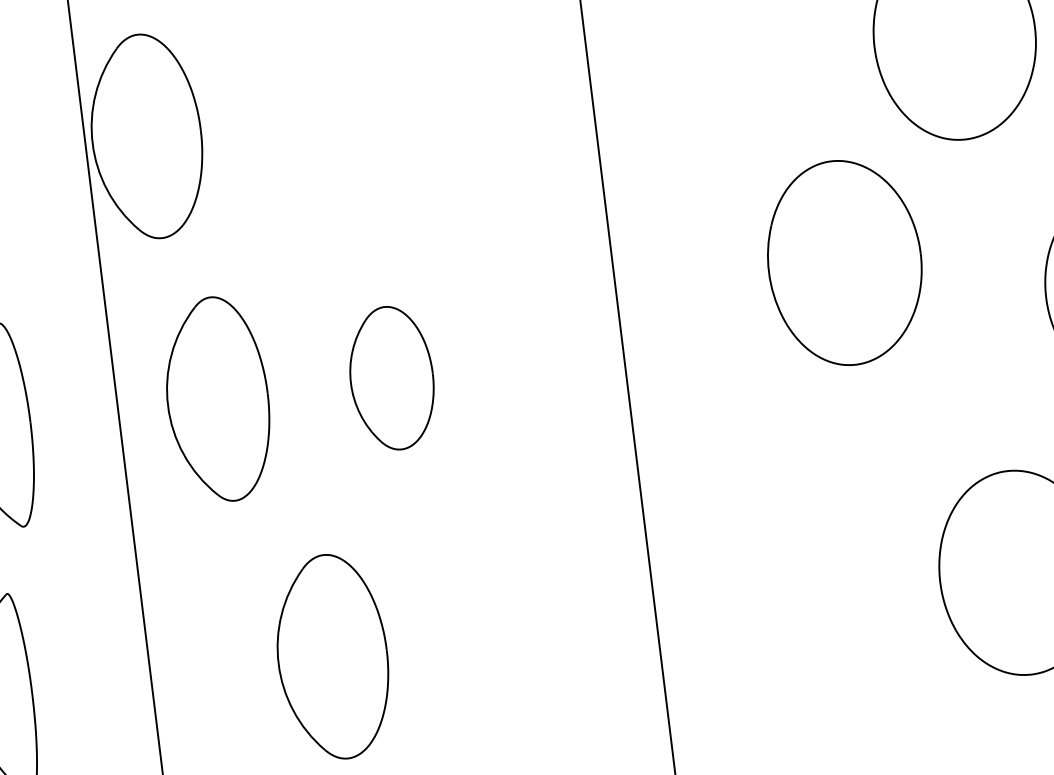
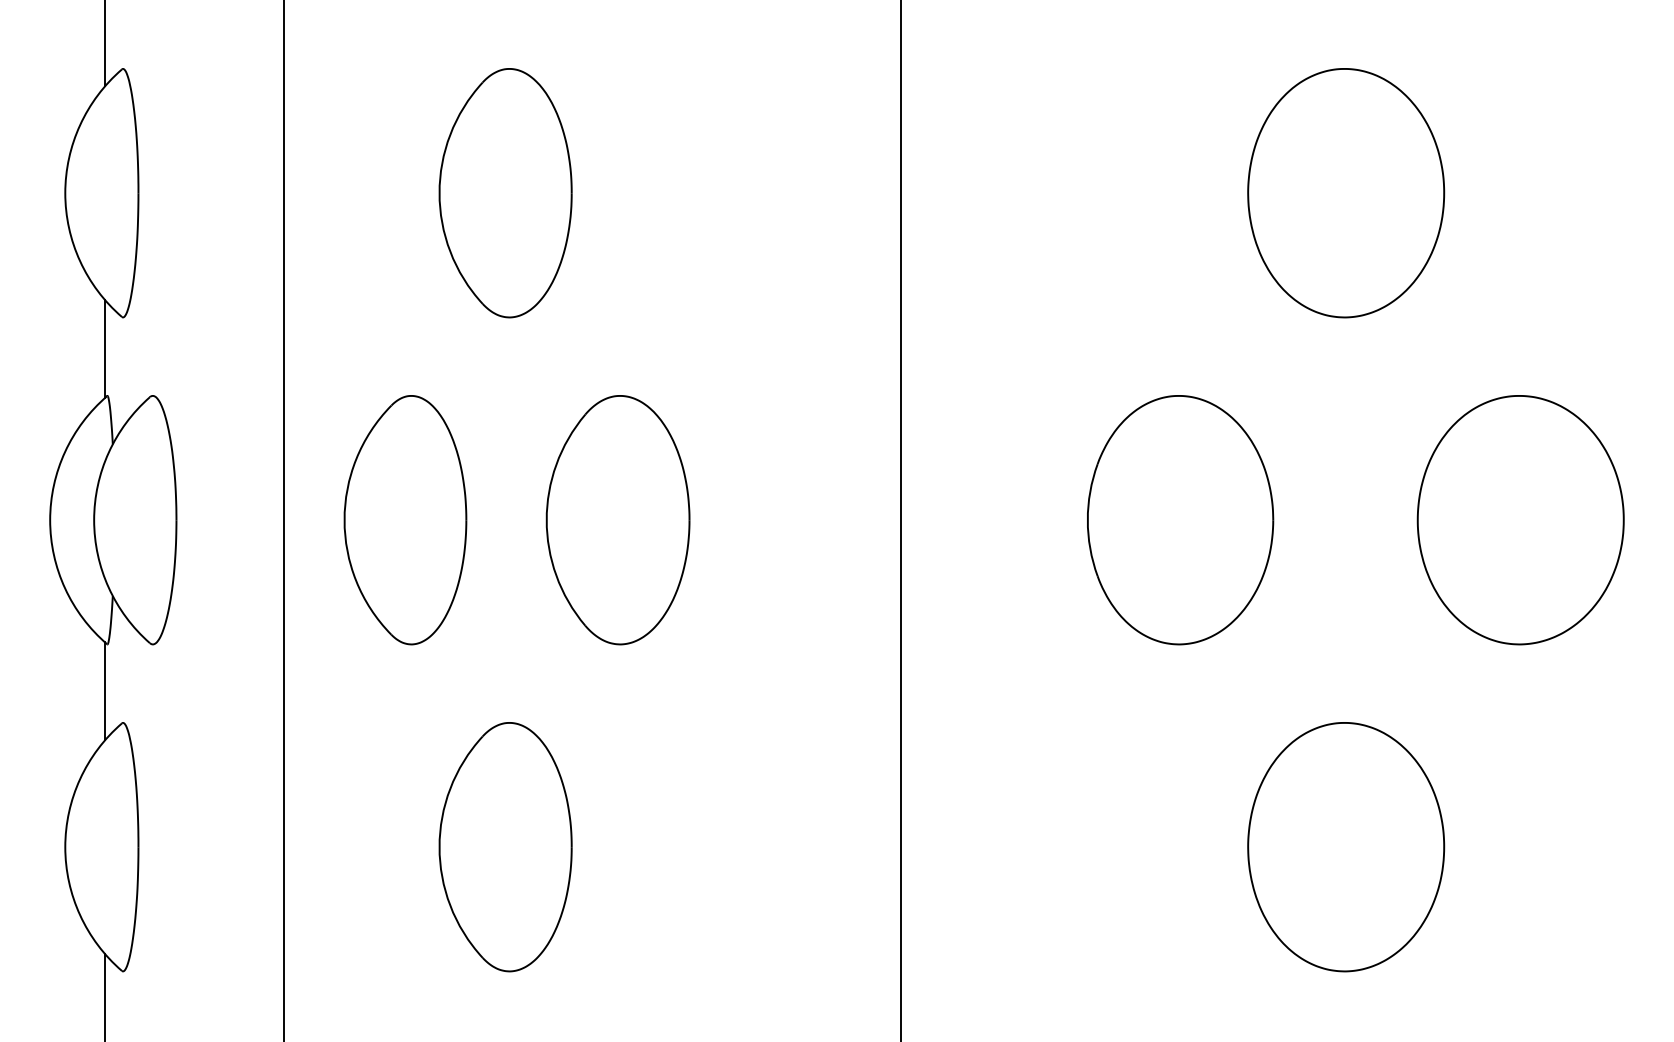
part: (146, 137) -> (505, 193), moved
part: (844, 263) -> (1180, 520), moved
part: (391, 378) -> (617, 520), size x1.43

